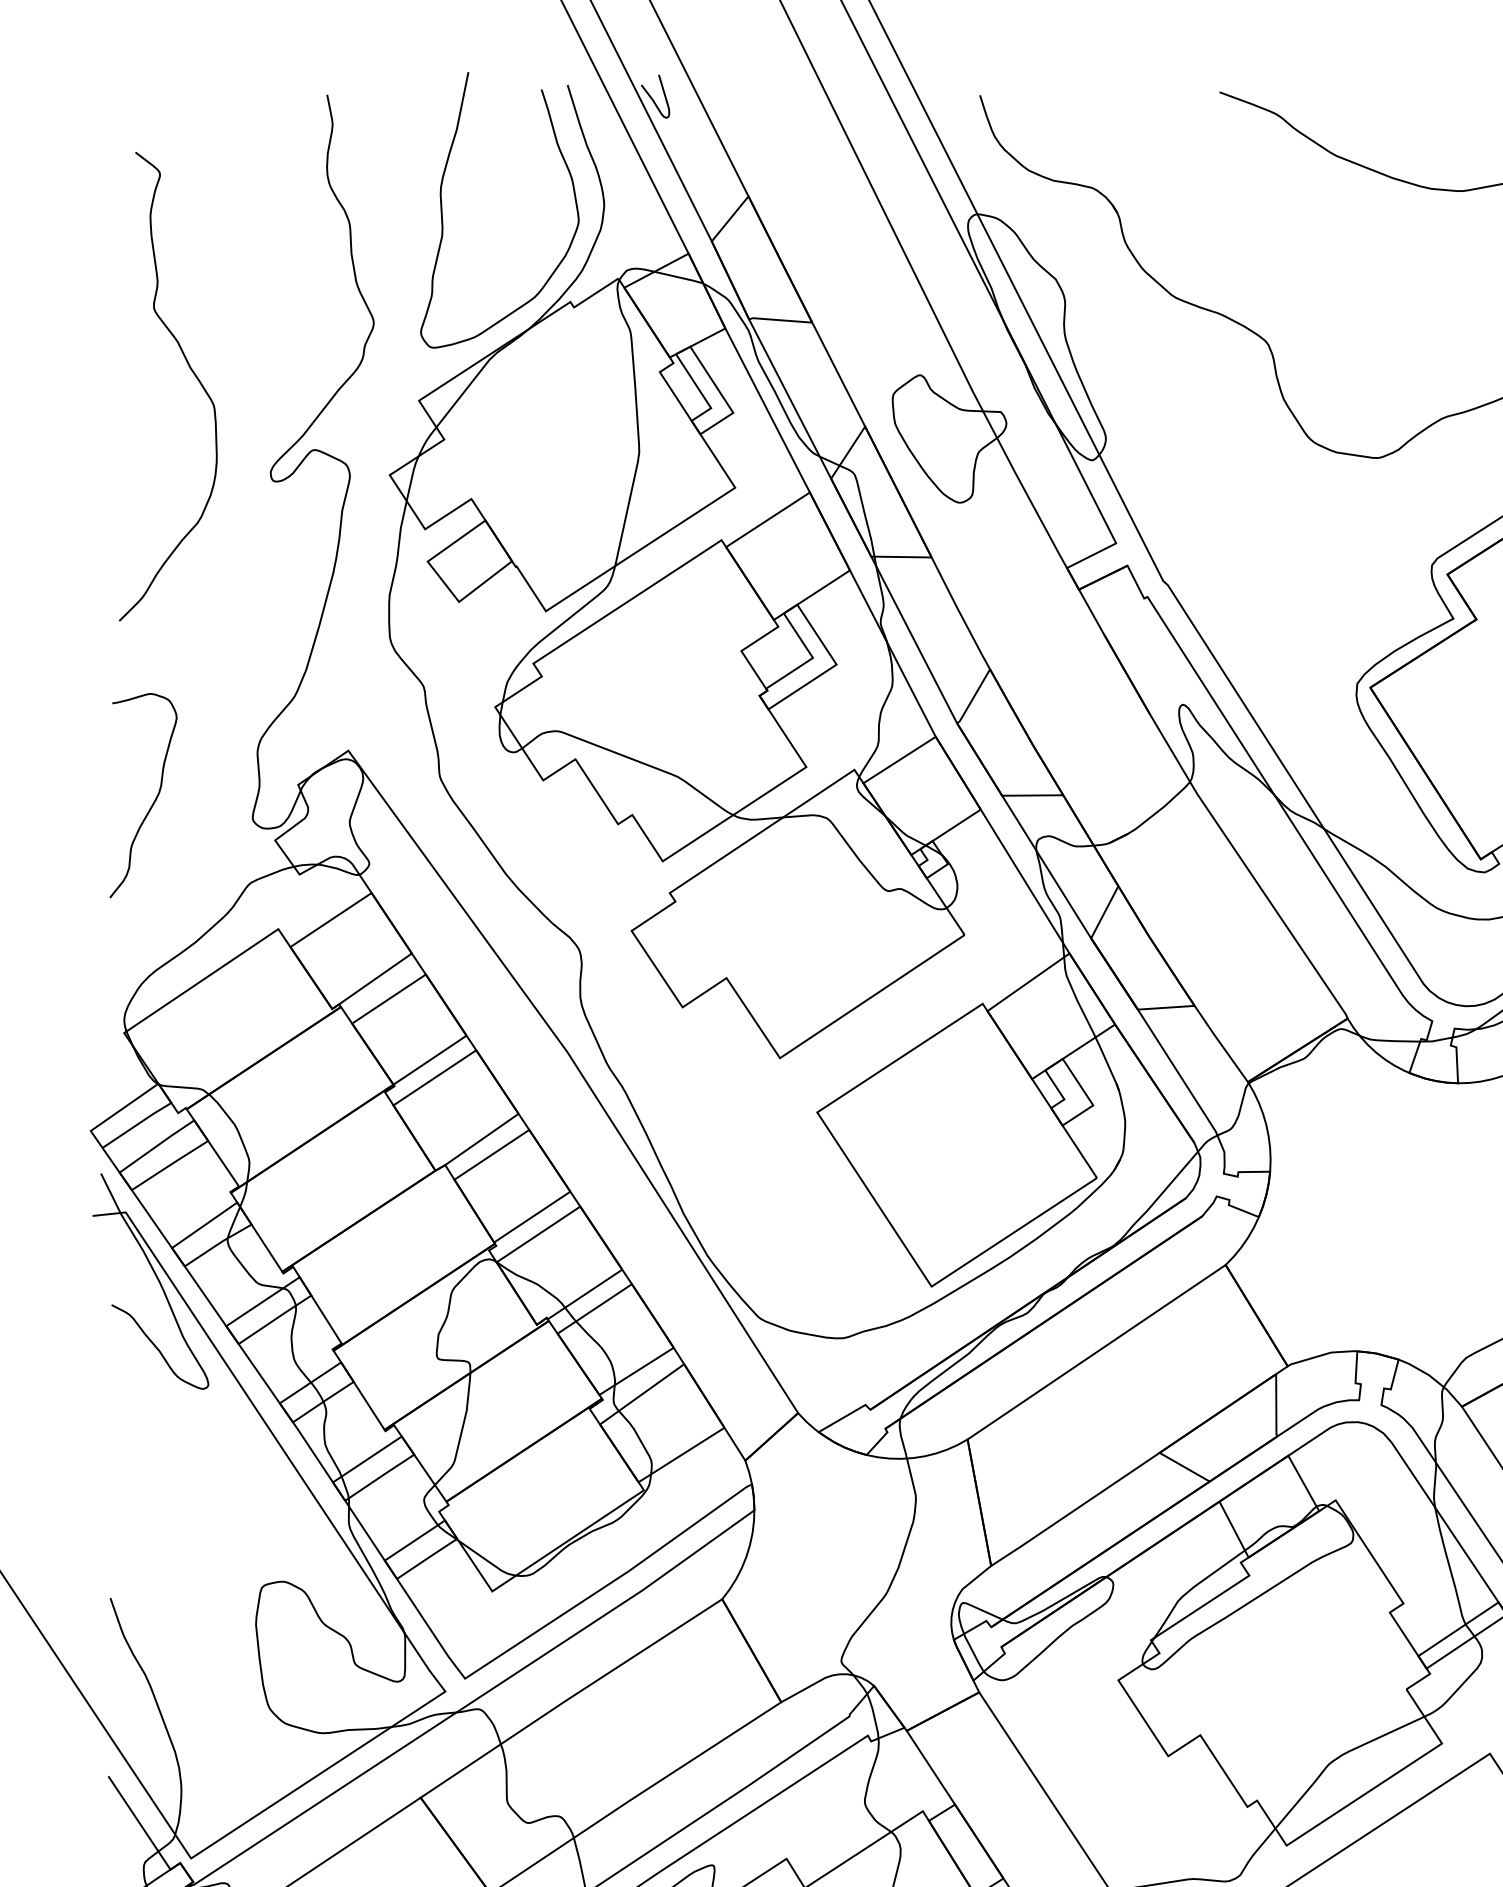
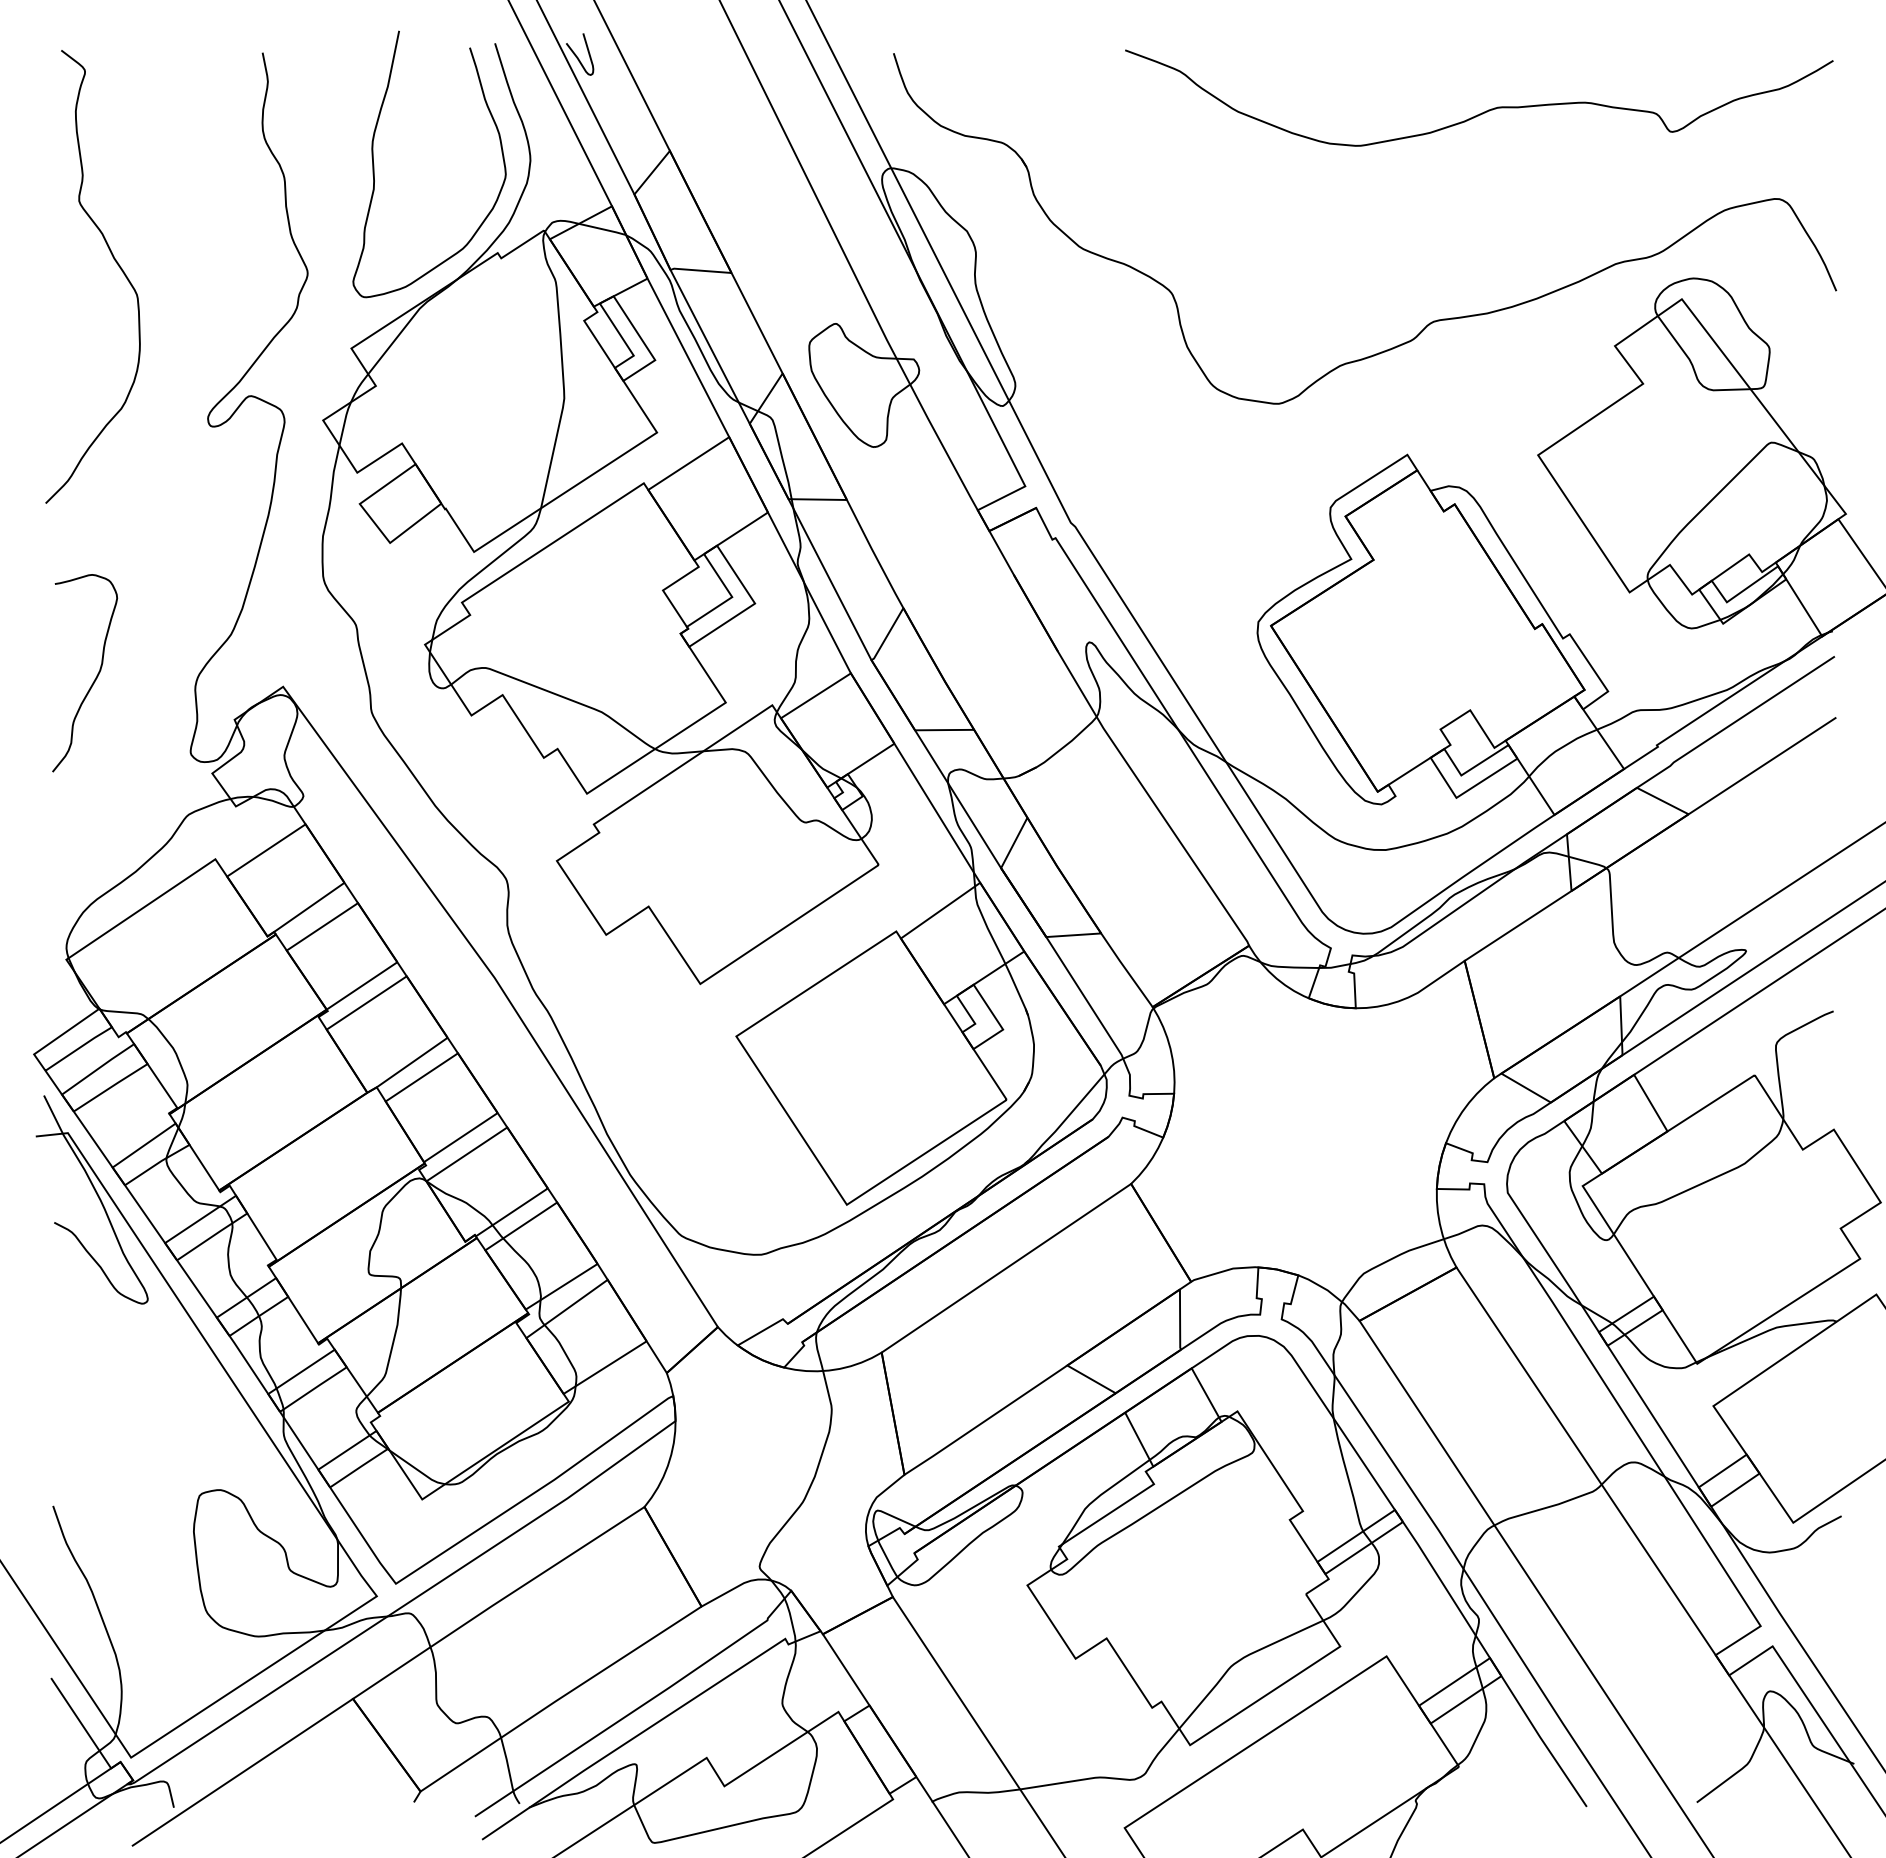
curve: (191, 371) -> (115, 262), moved
curve: (154, 800) -> (95, 677), moved

